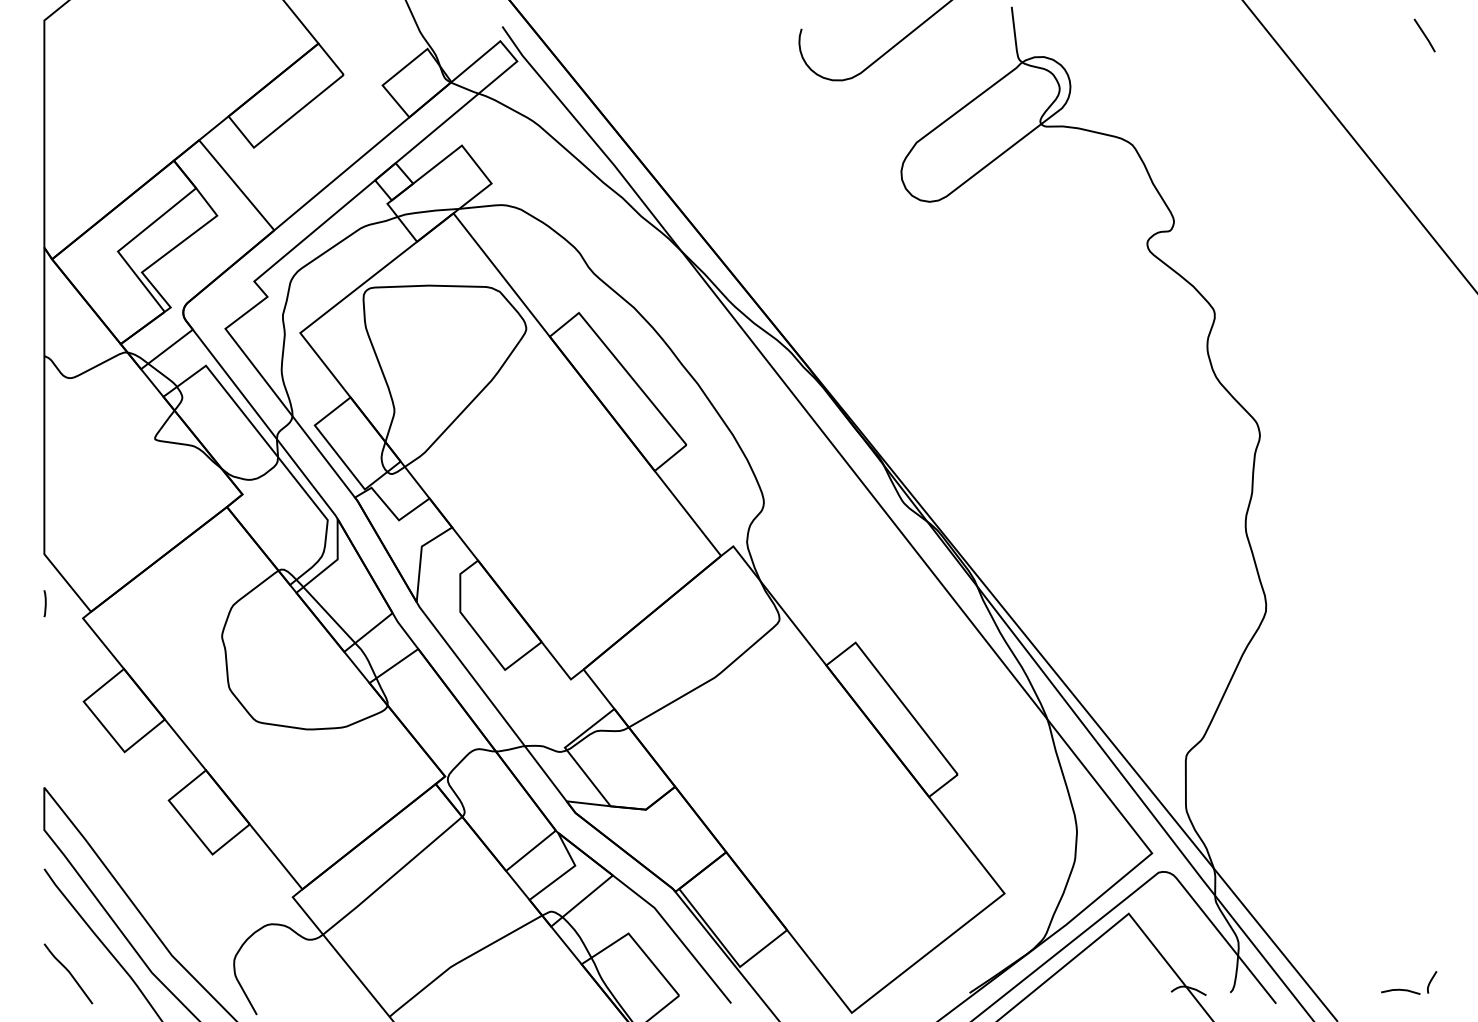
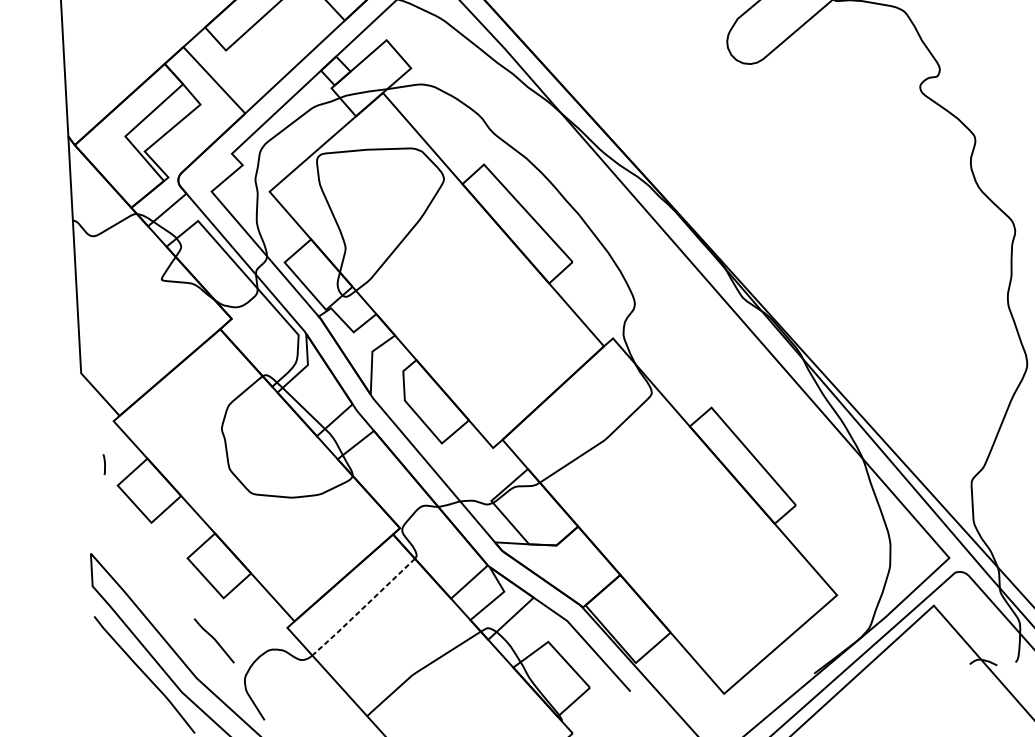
line: (44, 603) -> (104, 464), moved
line: (392, 876) -> (363, 607), solid -> dashed
curve: (68, 972) -> (214, 639), moved

